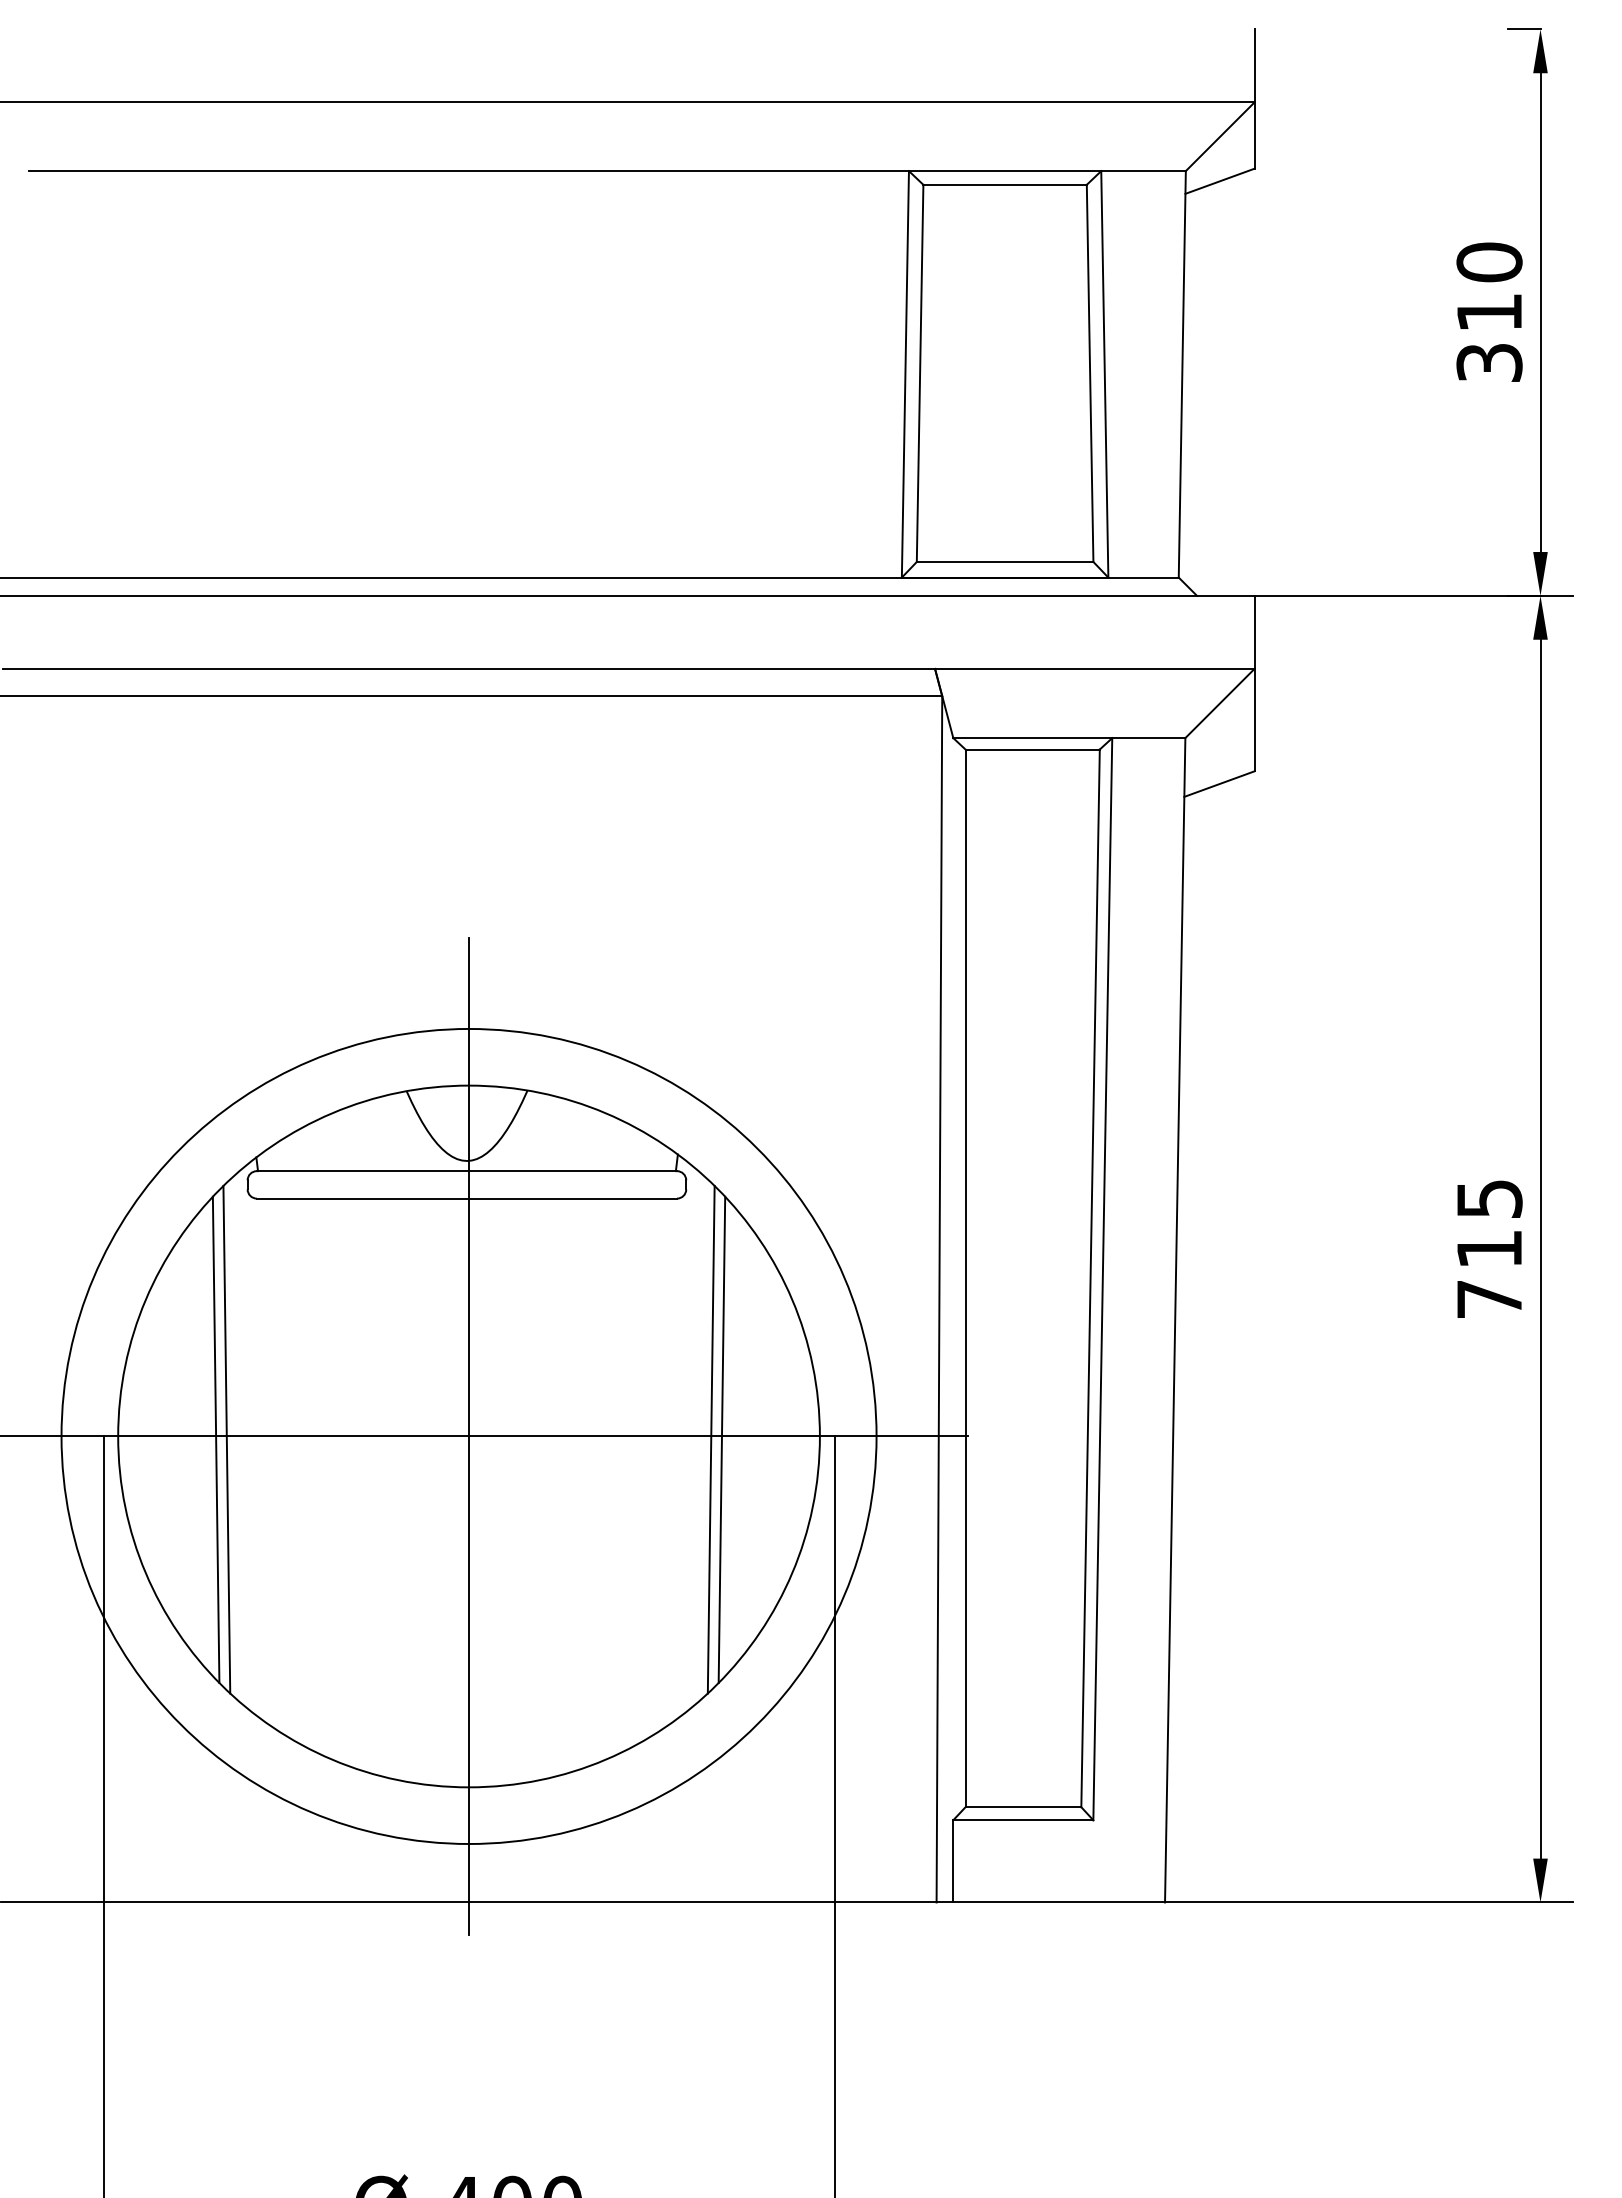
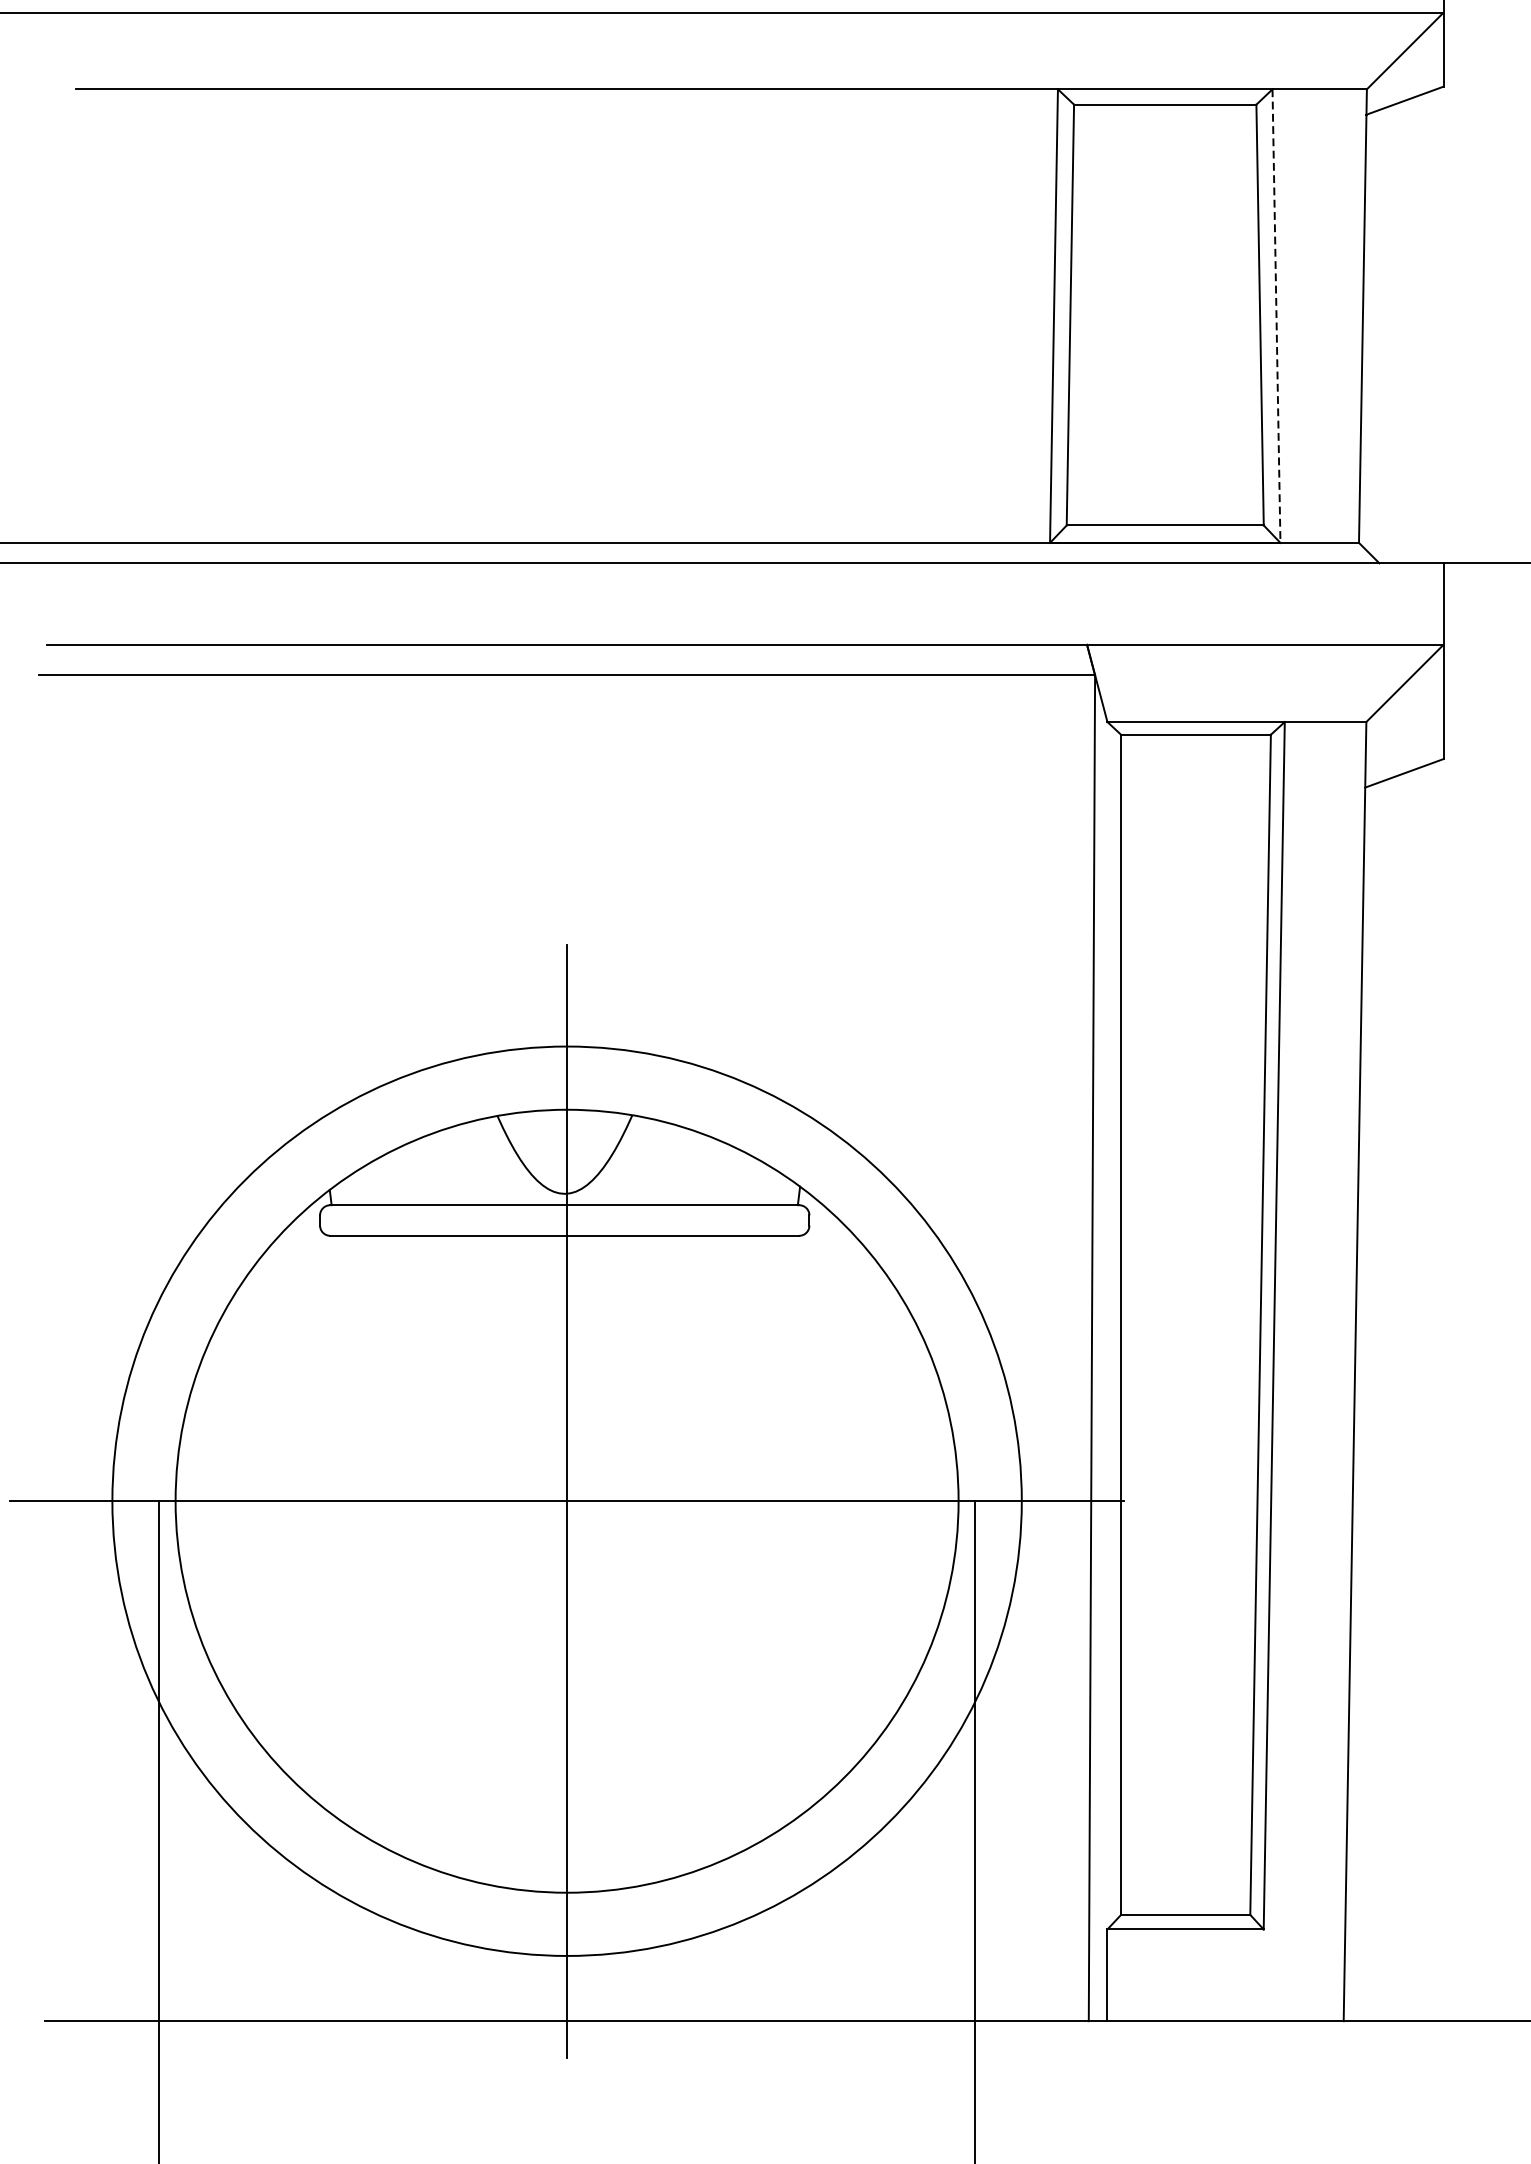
line: (1104, 374) -> (1276, 316), solid -> dashed
line: (215, 1439) -> (284, 1504), removed
line: (226, 1439) -> (296, 1504), removed
line: (710, 1439) -> (836, 1504), removed
line: (721, 1439) -> (848, 1504), removed

